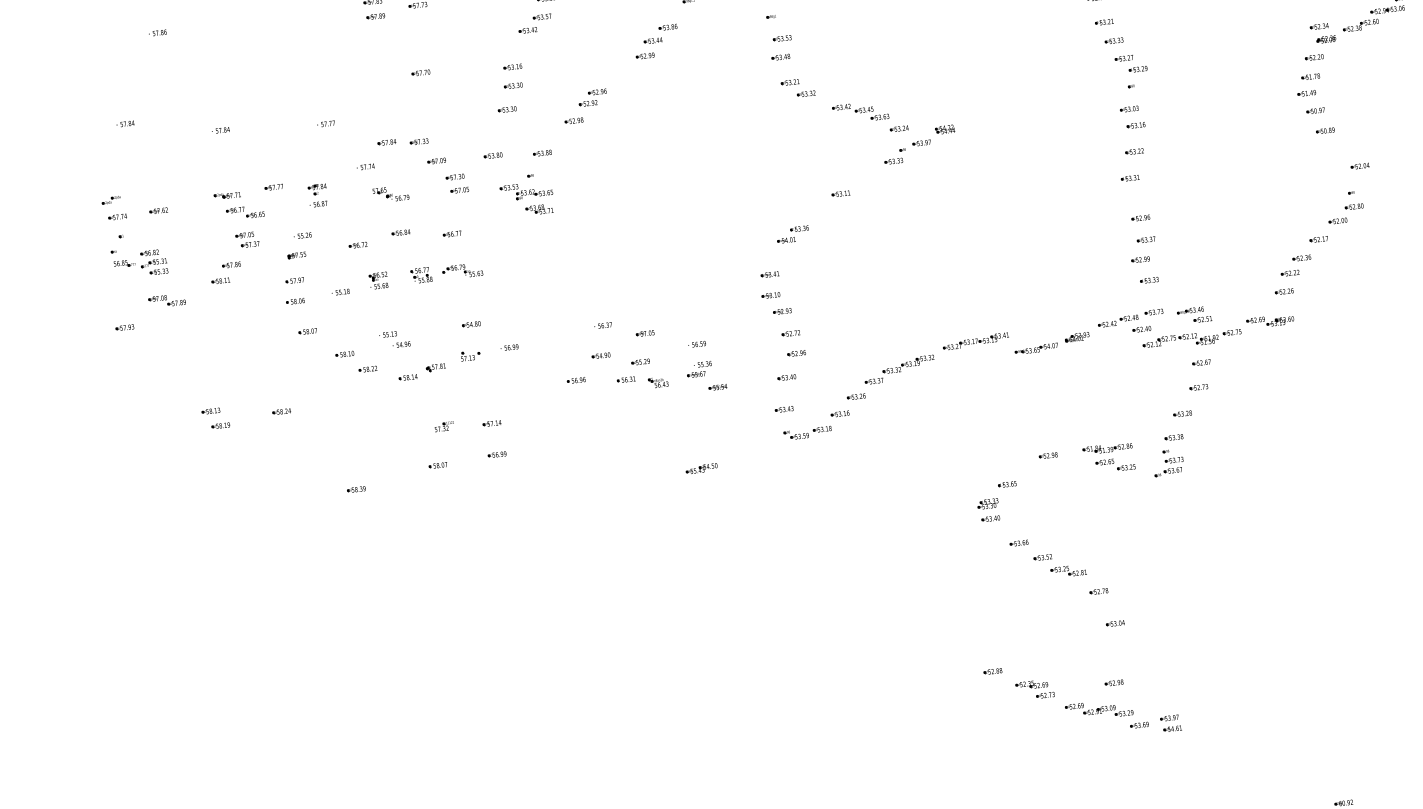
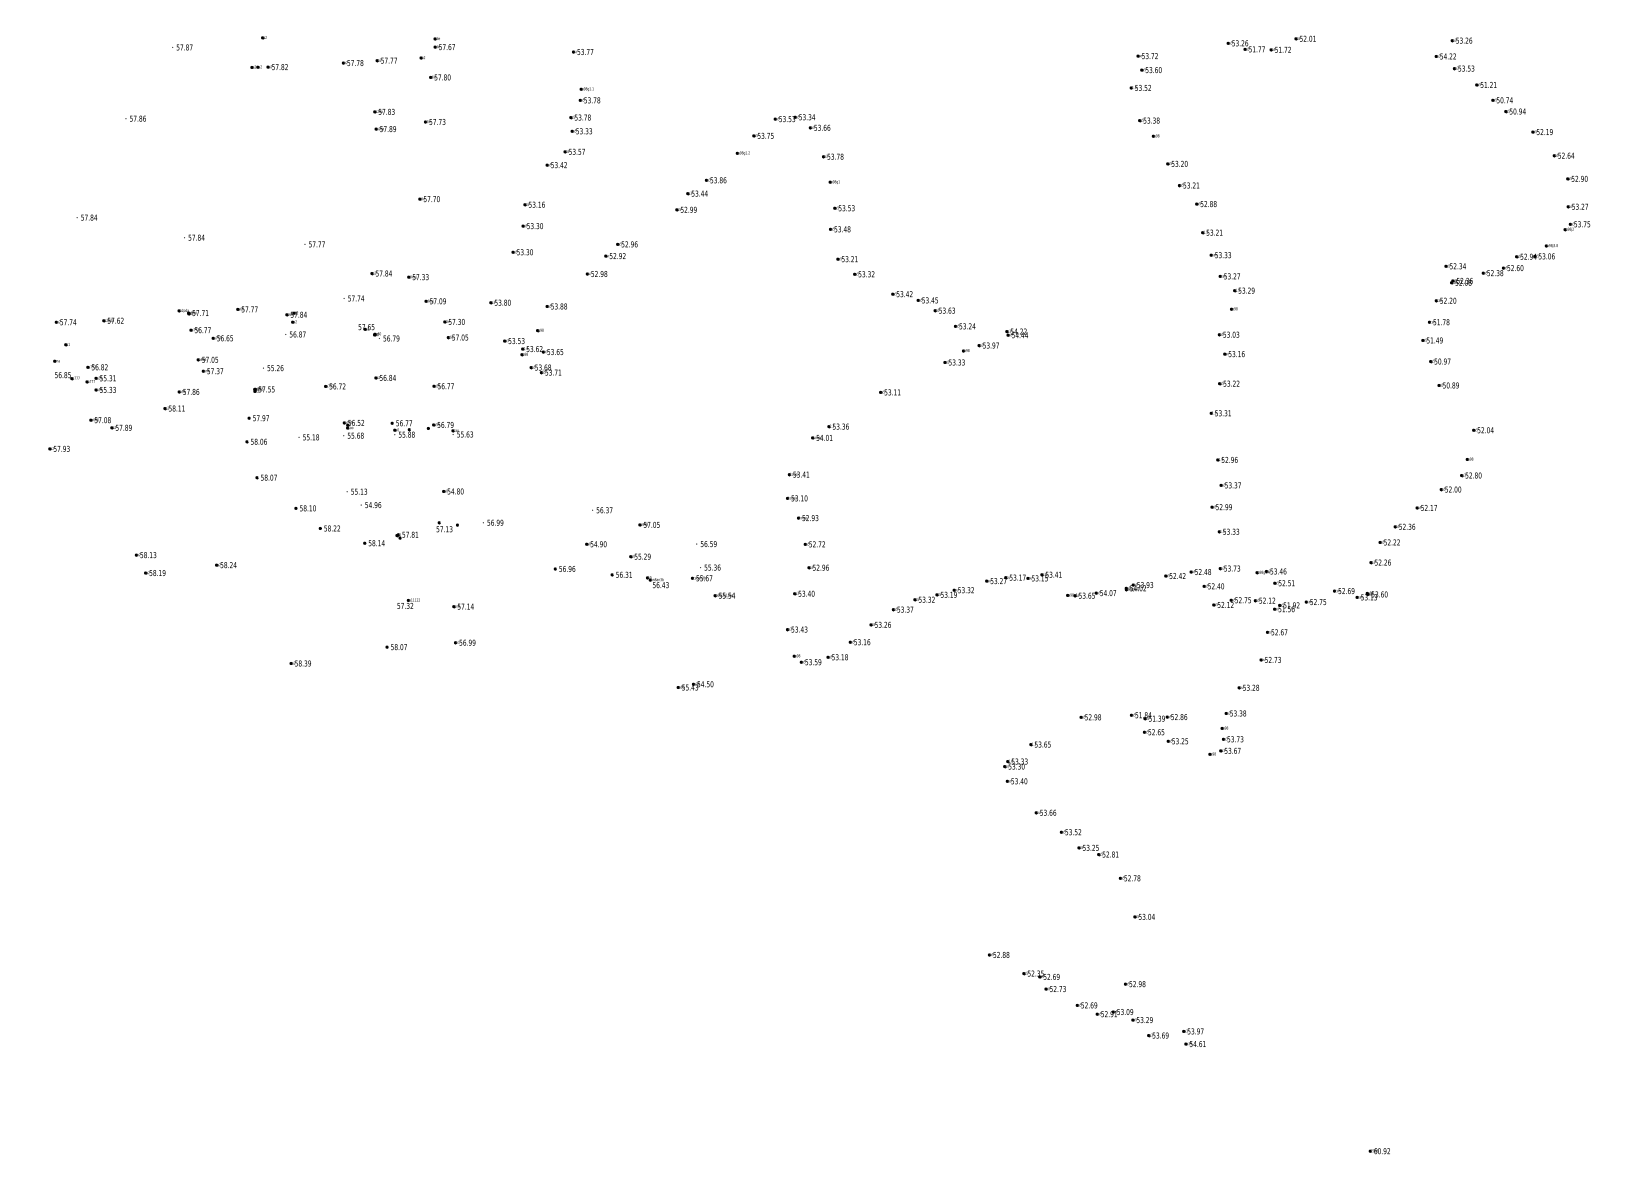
part: (111, 200) -> (60, 302), removed

